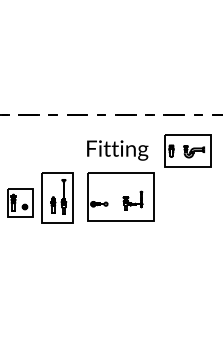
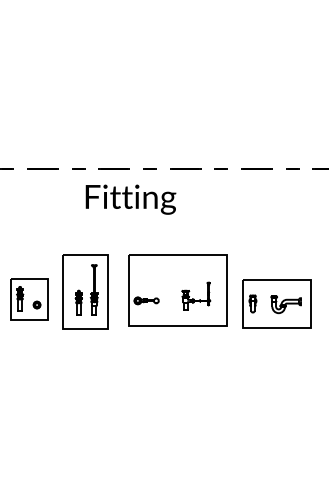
text: (117, 150) -> (130, 199), moved
part: (187, 150) -> (276, 302), moved

